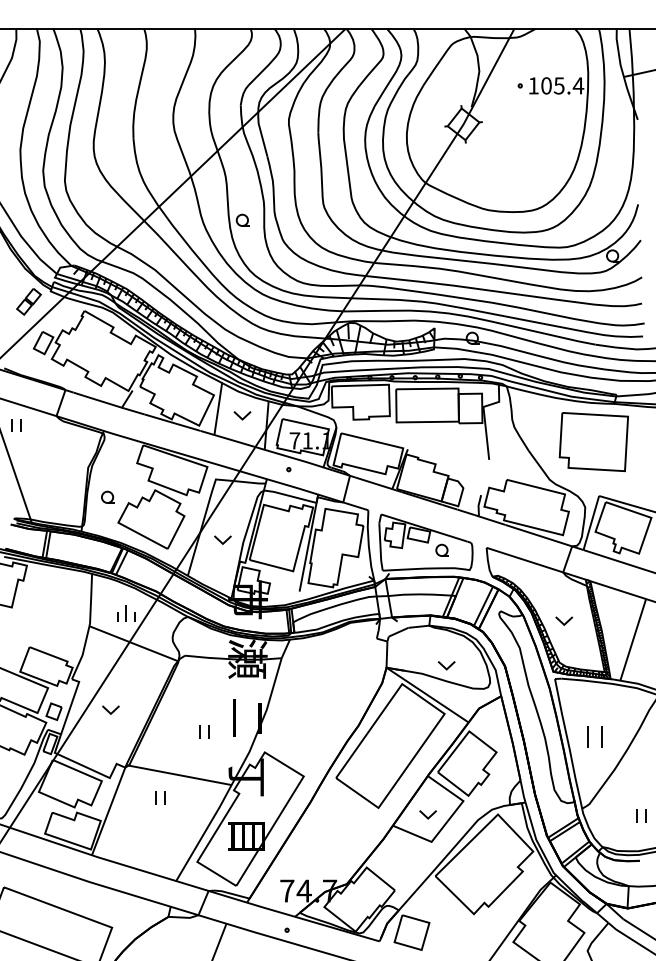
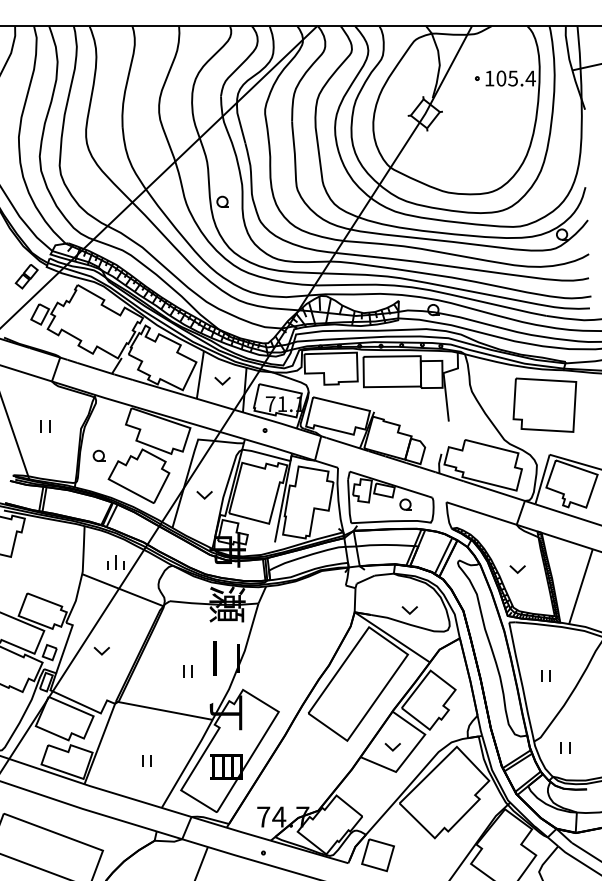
part: (16, 425) -> (45, 426), moved
part: (595, 737) -> (546, 676), size x0.62
part: (160, 797) -> (147, 760), moved
part: (641, 815) -> (565, 747), moved

